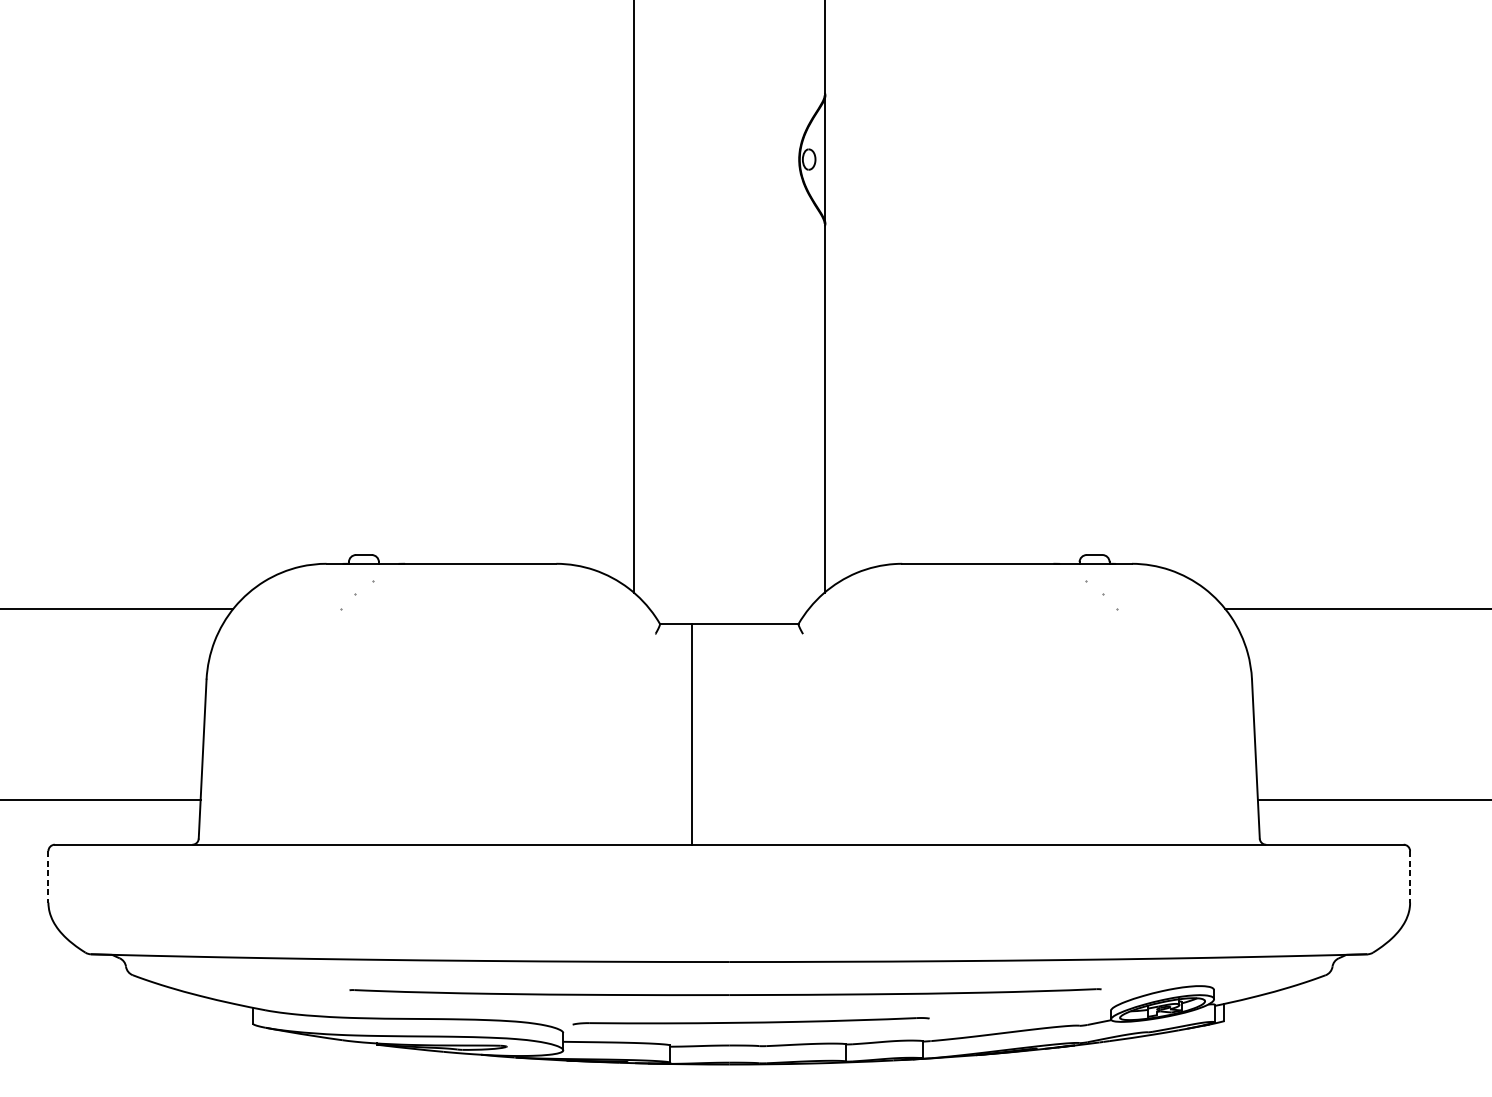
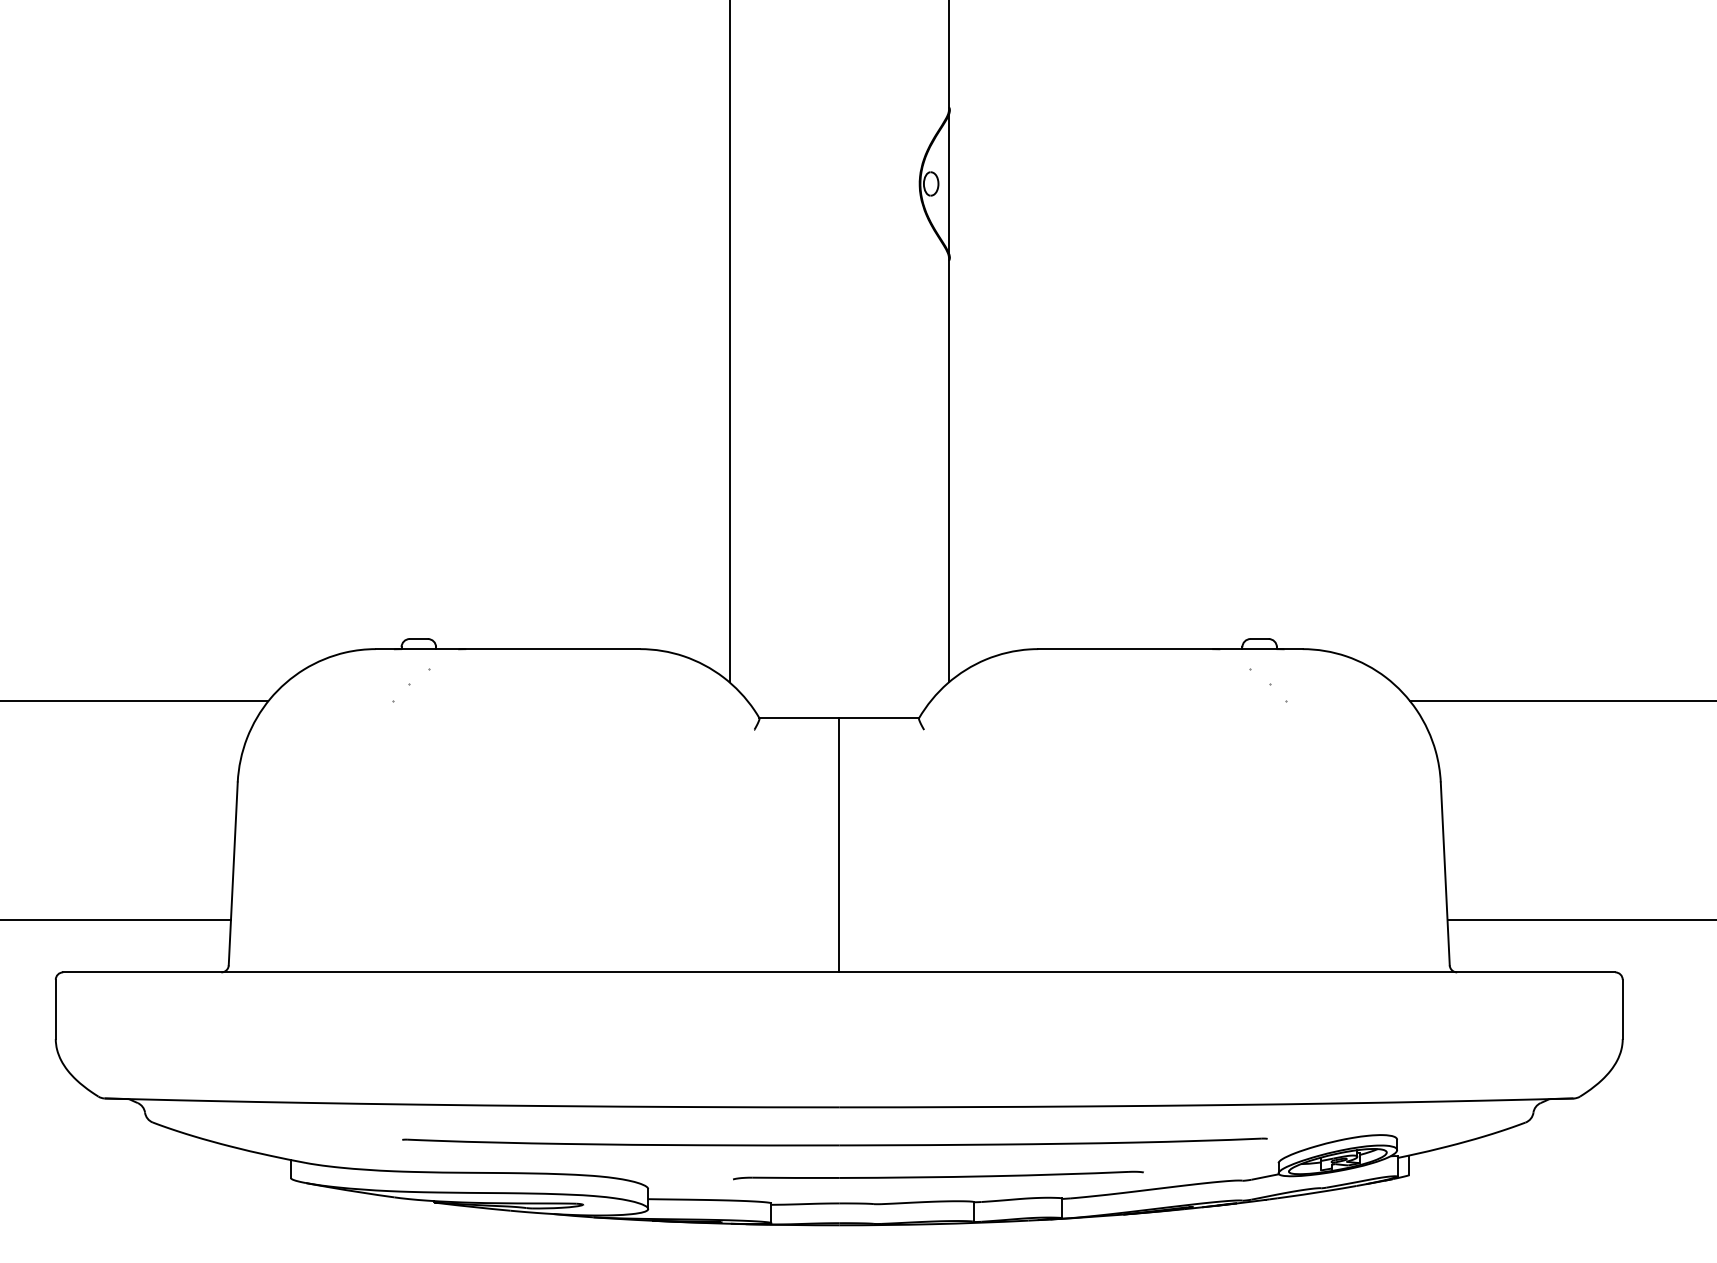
line: (692, 734) -> (839, 845), moved
line: (48, 876) -> (55, 1009), dashed -> solid
line: (1409, 876) -> (1622, 1009), dashed -> solid
part: (751, 1021) -> (938, 1175), moved

